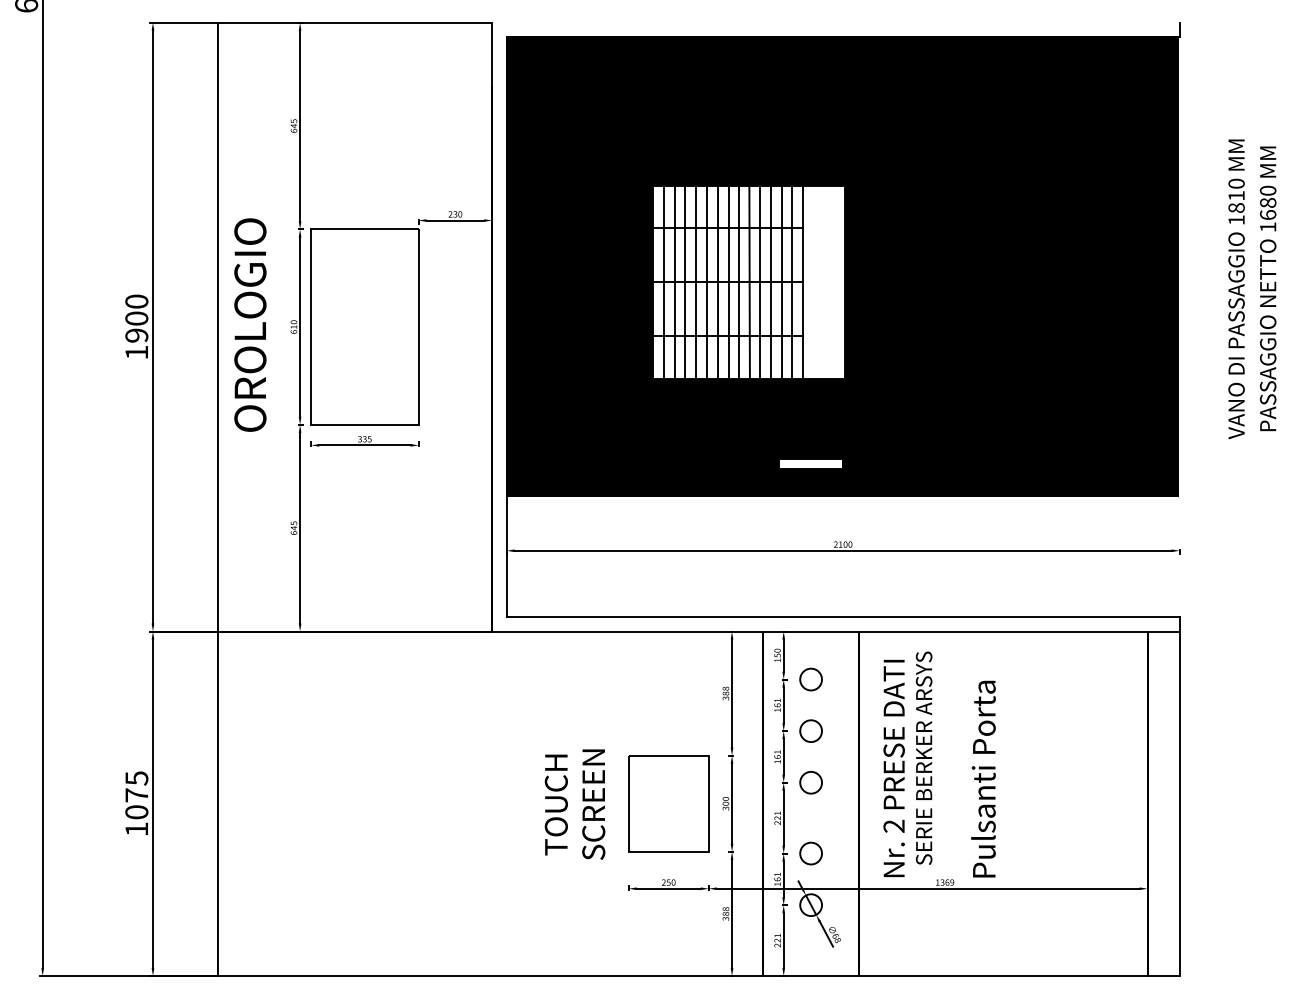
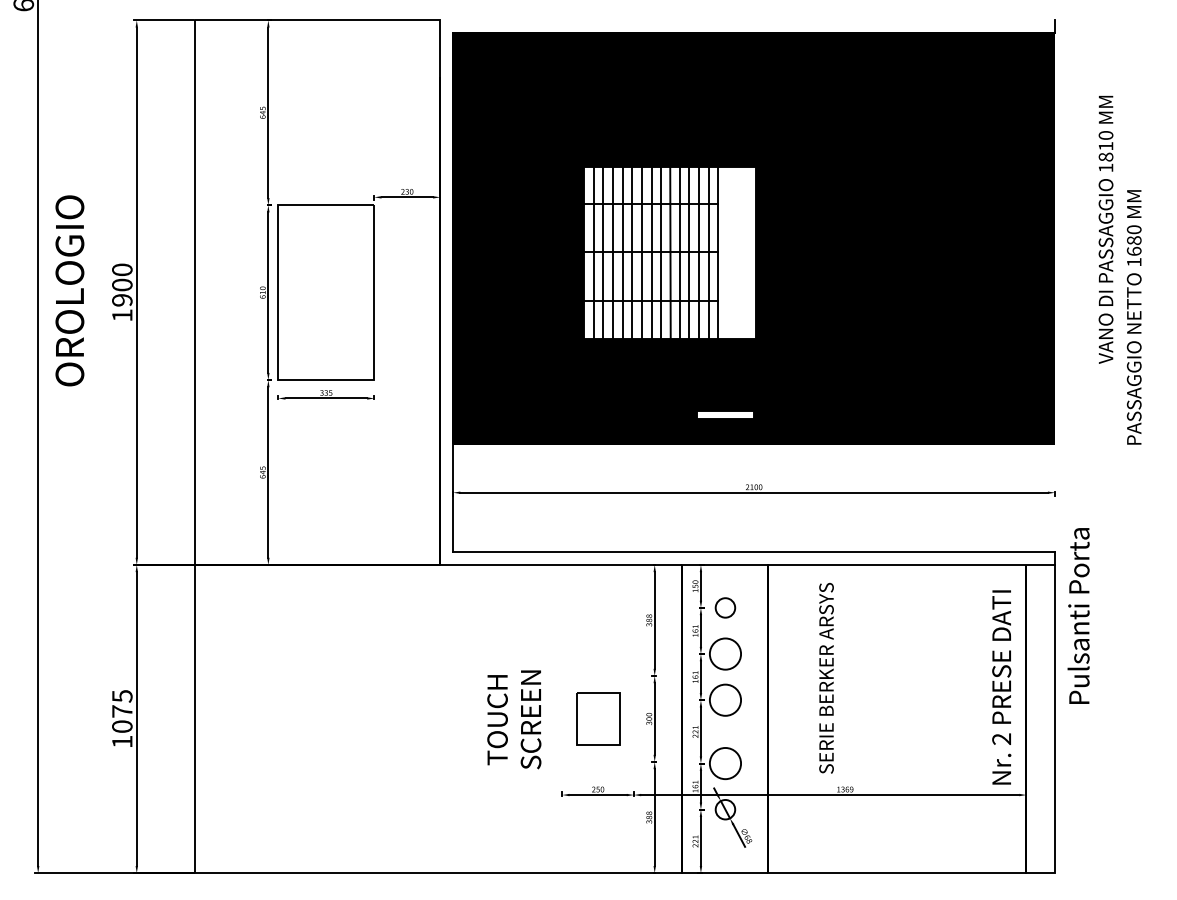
text: (1236, 288) -> (1105, 229), moved
text: (1267, 288) -> (1133, 317), moved
text: (249, 324) -> (69, 290), moved
circle: (811, 730) -> (725, 653), size x1.6
text: (893, 768) -> (1001, 687), moved
text: (983, 778) -> (1078, 615), moved
circle: (811, 781) -> (725, 699), size x1.6
part: (668, 803) -> (597, 718), size x0.6
circle: (811, 853) -> (725, 763), size x1.6

